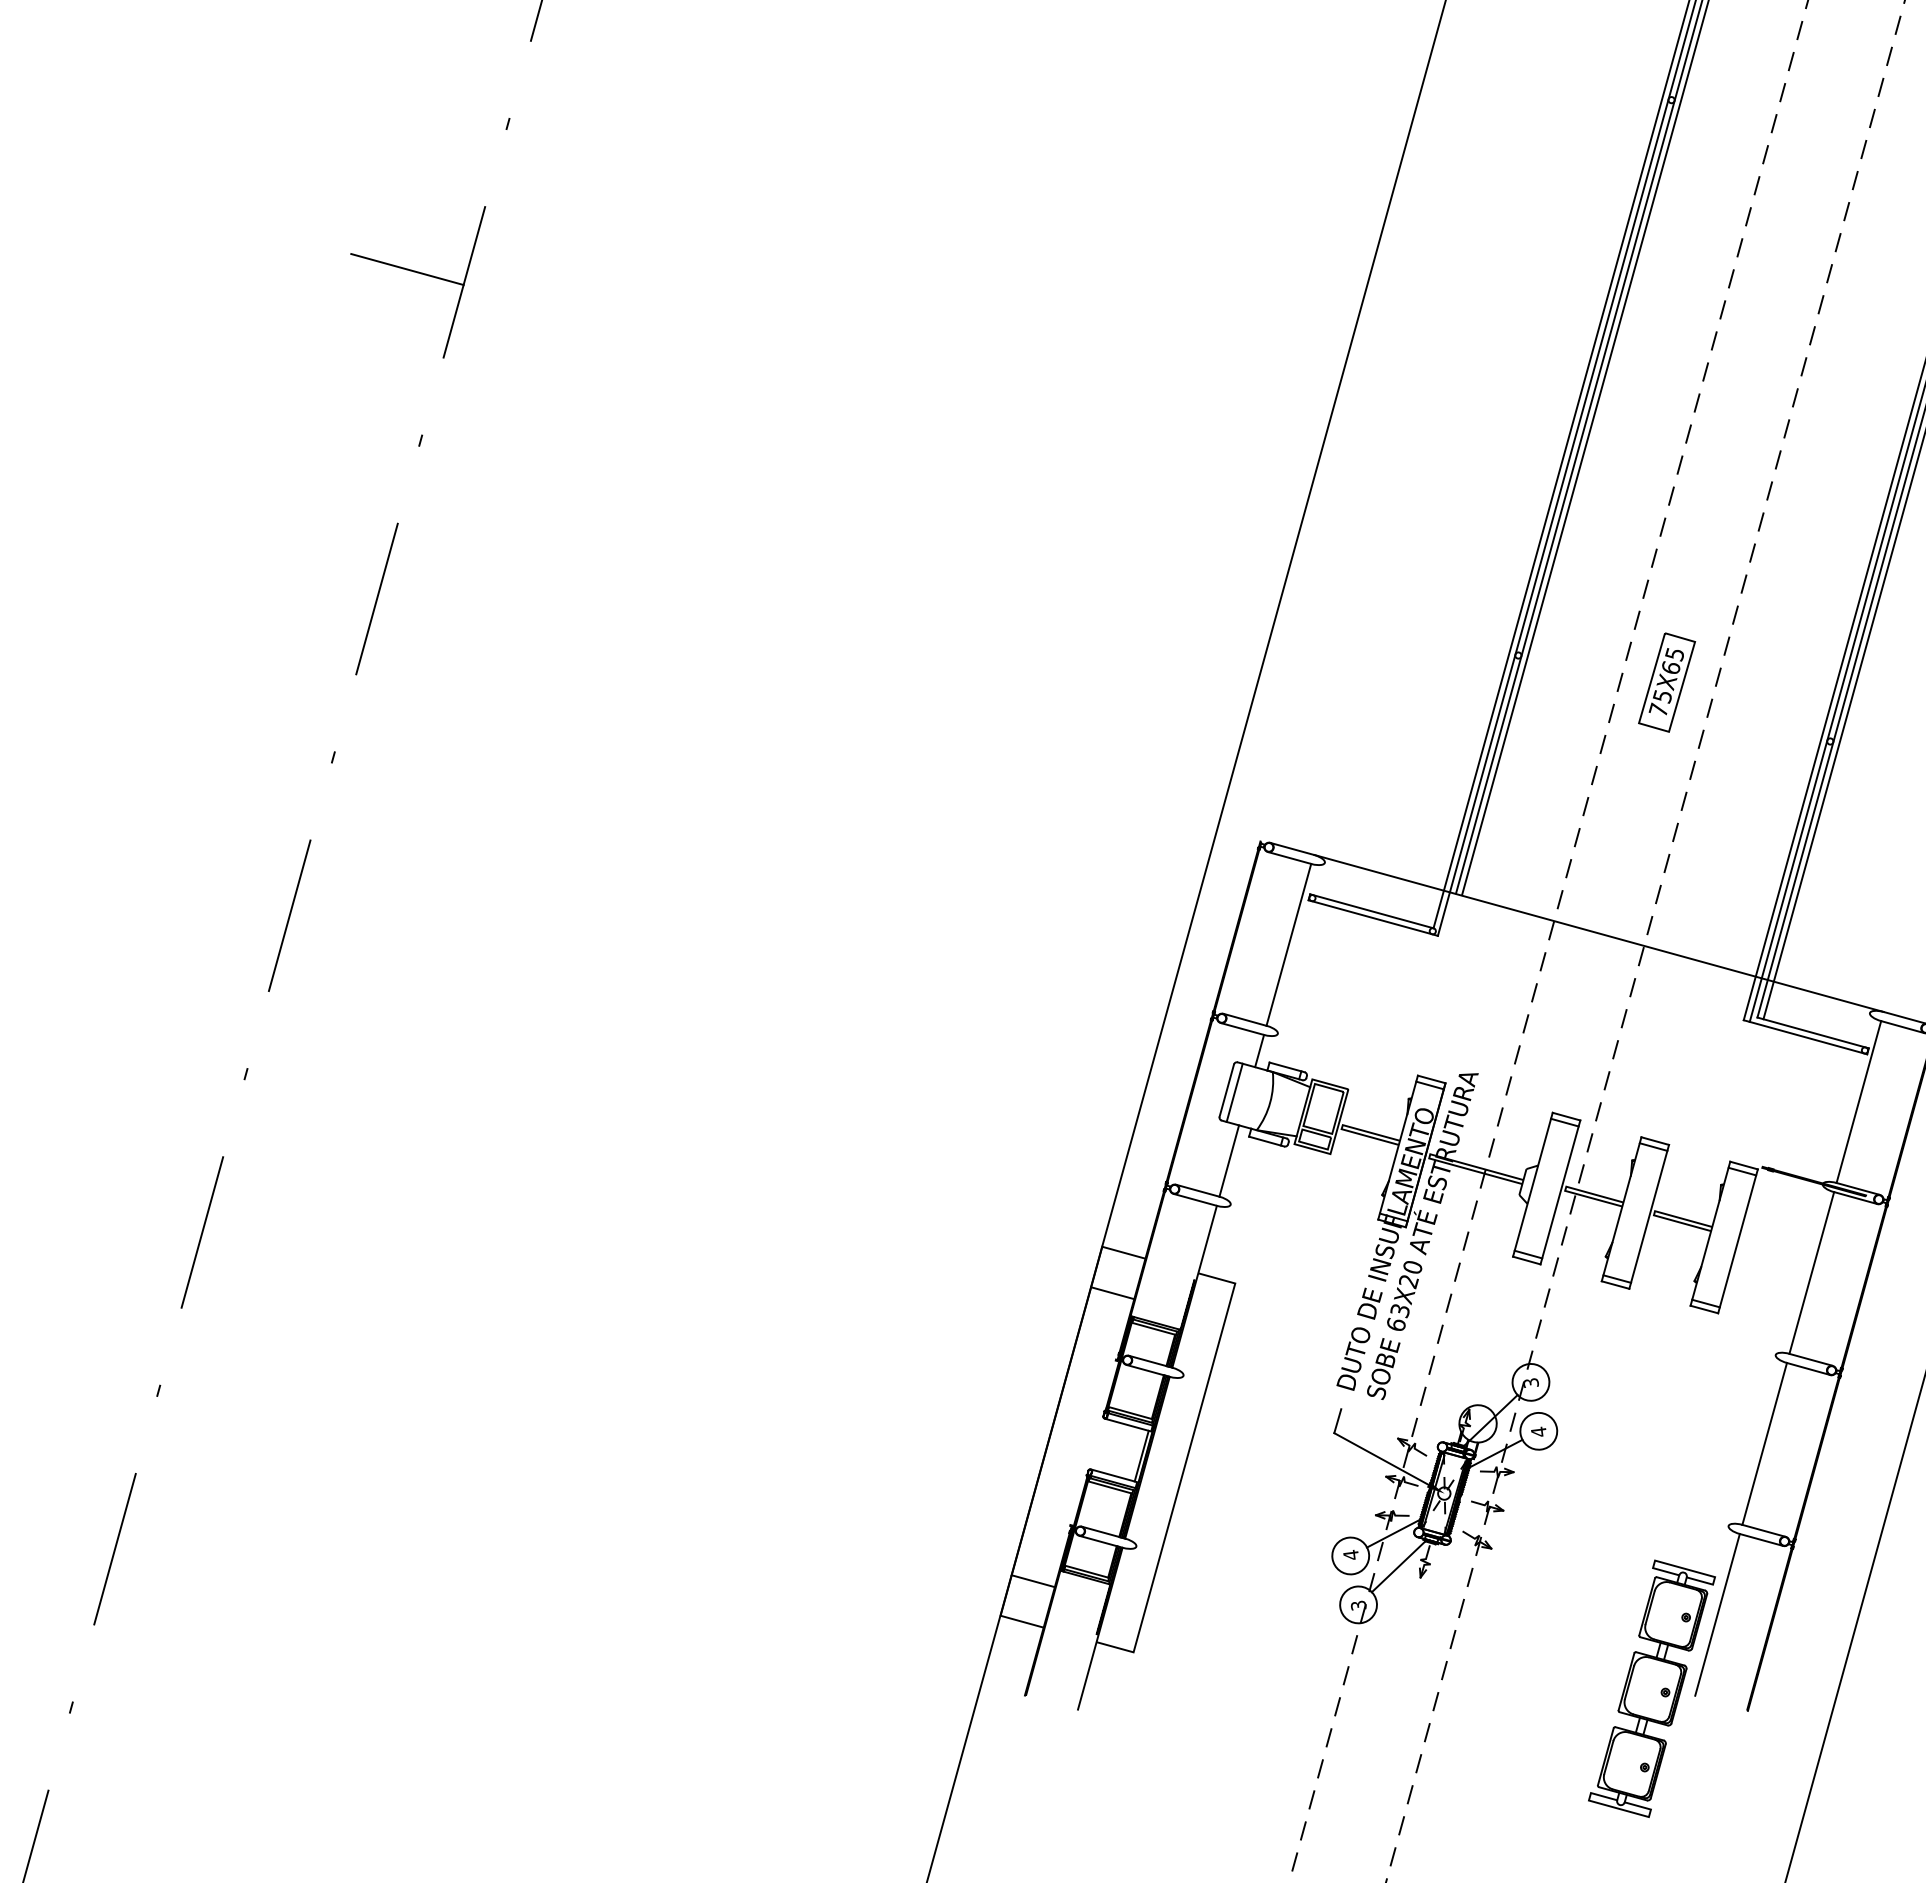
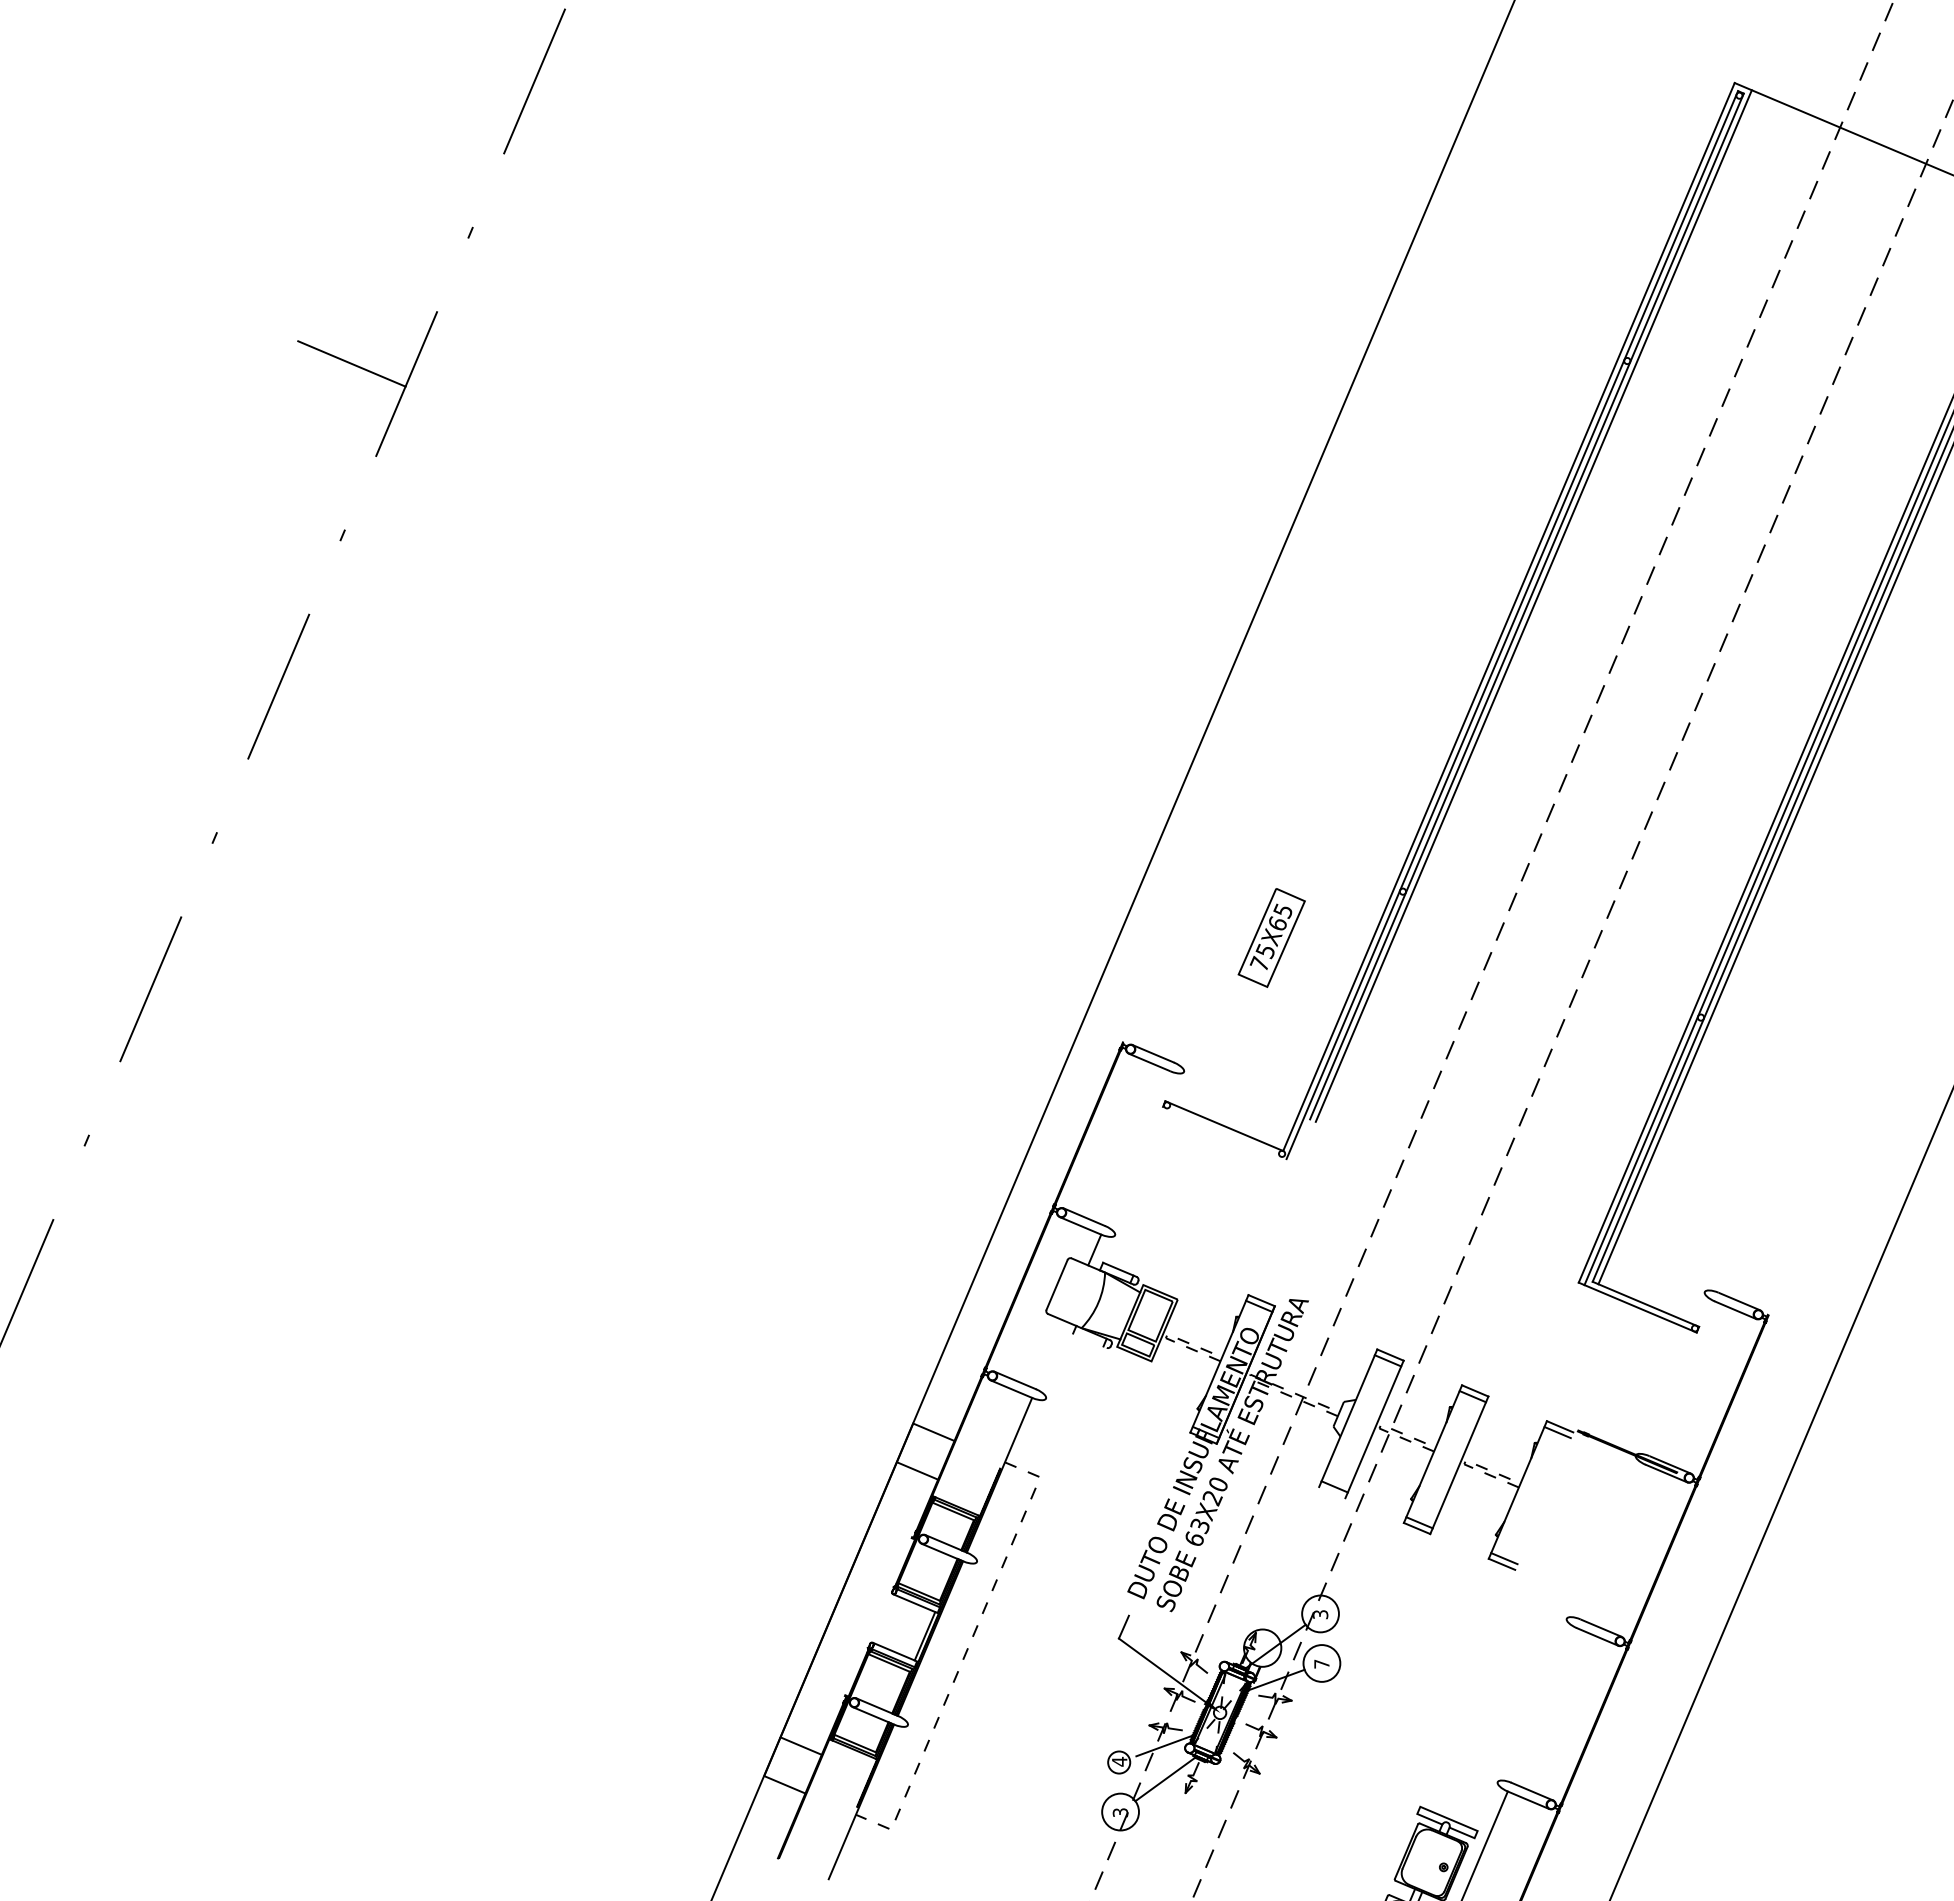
part: (1666, 682) -> (1271, 937), moved
line: (1372, 917) -> (1224, 1132), removed
line: (1598, 933) -> (1446, 1177), removed
line: (1288, 944) -> (1137, 1148), removed
line: (1234, 1093) -> (1064, 1288), removed
line: (1858, 1101) -> (1681, 1378), removed
line: (1341, 1126) -> (1166, 1335), solid -> dashed
line: (1266, 1141) -> (1089, 1340), removed
line: (1429, 1156) -> (1249, 1376), solid -> dashed
line: (1228, 1161) -> (1049, 1355), removed
line: (1565, 1188) -> (1380, 1426), solid -> dashed
line: (1654, 1212) -> (1465, 1461), solid -> dashed
line: (1738, 1240) -> (1544, 1500), removed
line: (1526, 1260) -> (1332, 1492), removed
line: (1810, 1272) -> (1612, 1541), removed
text: (1538, 1432) -> (1321, 1664), 4 -> 7
line: (1763, 1444) -> (1543, 1705), removed
line: (1184, 1467) -> (965, 1653), solid -> dashed
circle: (1350, 1556) -> (1118, 1762), size x0.6

